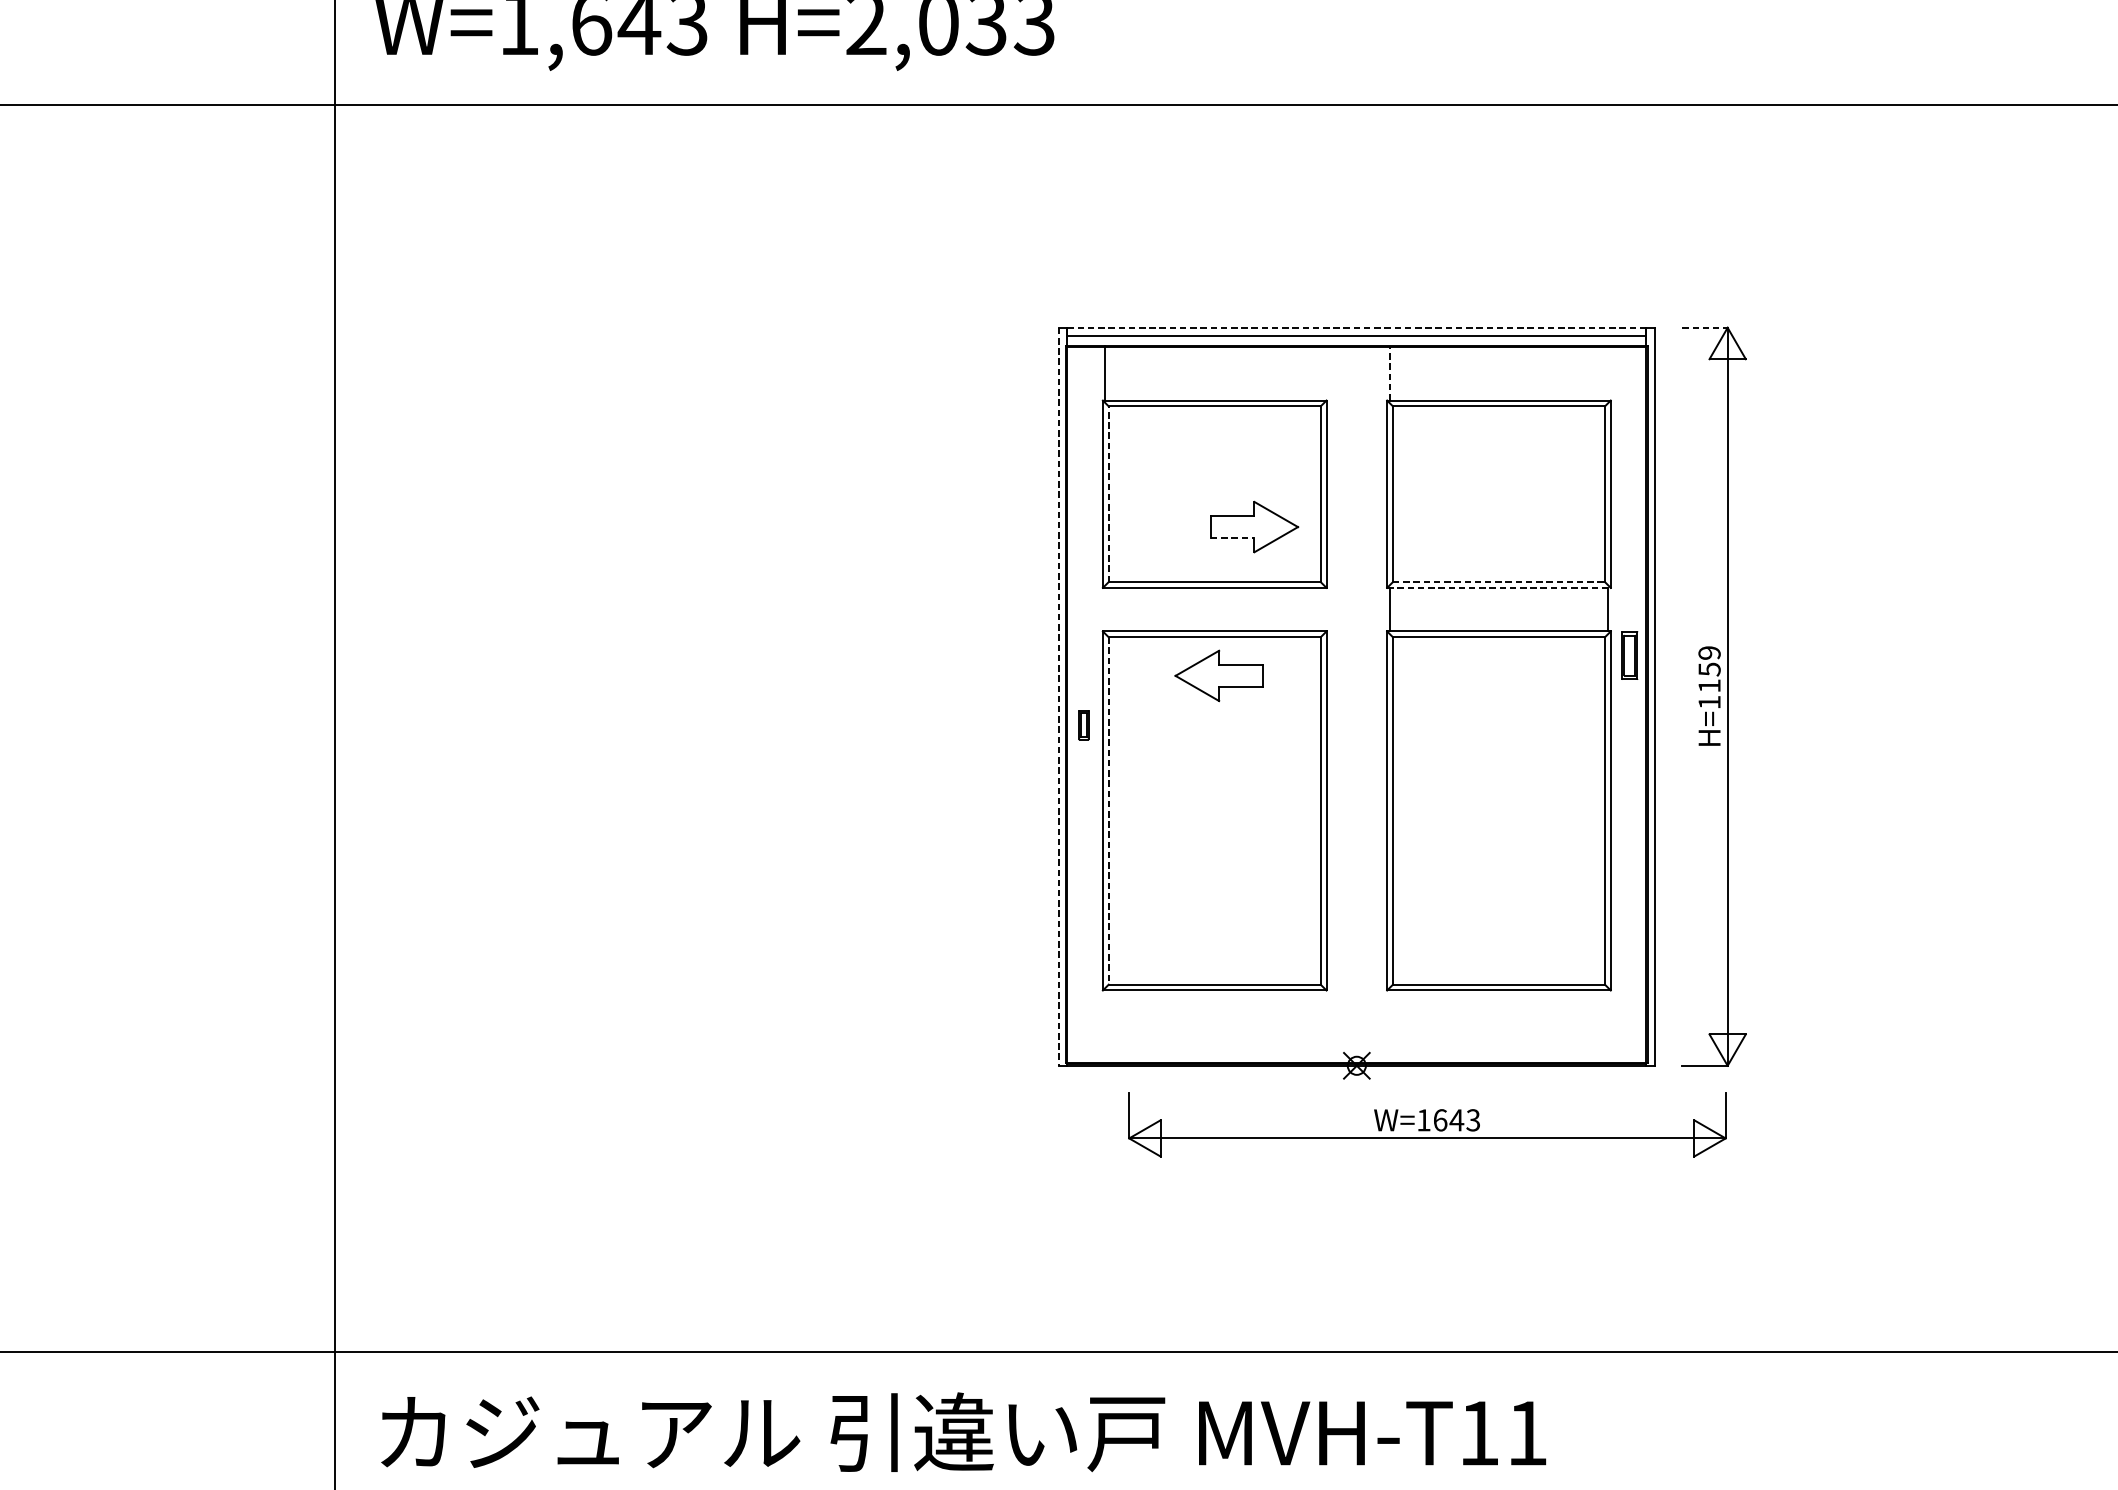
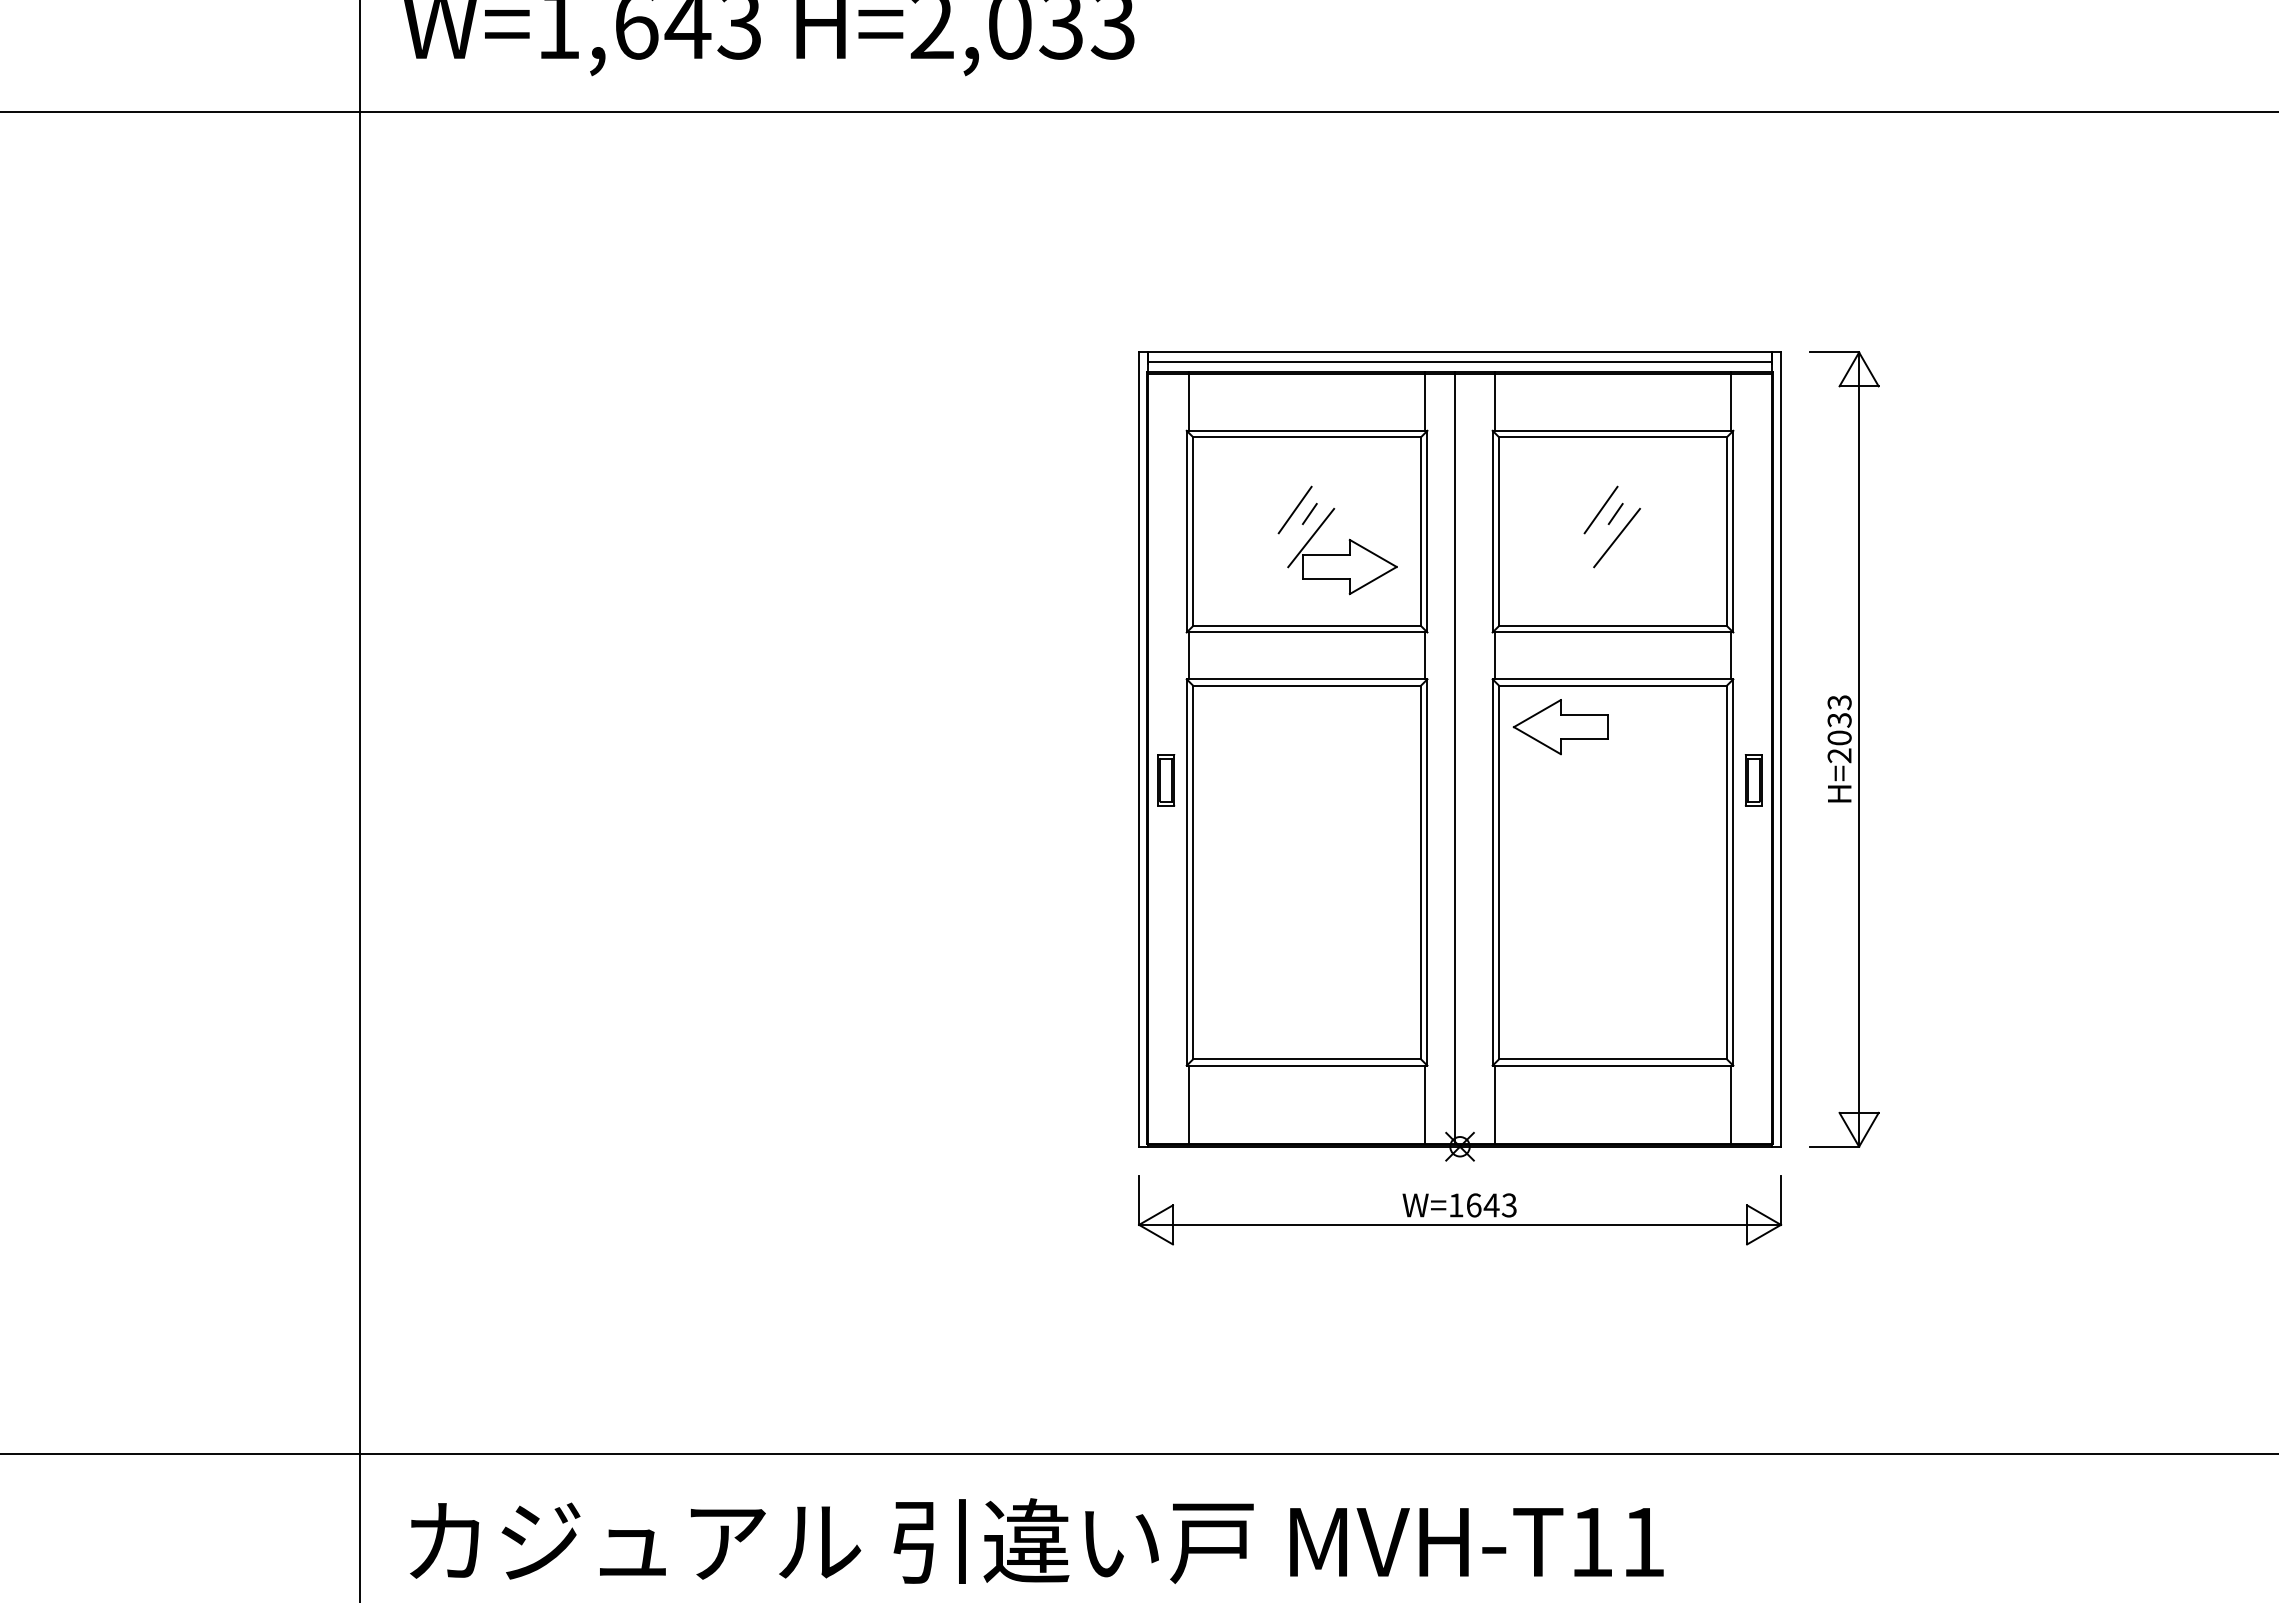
line: (1357, 327) -> (1460, 352), dashed -> solid
line: (1705, 327) -> (1835, 352), dashed -> solid
line: (1389, 372) -> (1495, 400), dashed -> solid
line: (1323, 373) -> (1424, 401), added
line: (1608, 373) -> (1730, 401), added
line: (1203, 473) -> (1294, 509), added
line: (1487, 473) -> (1600, 509), added
line: (1216, 478) -> (1309, 514), added
line: (1501, 478) -> (1615, 514), added
line: (1109, 494) -> (1193, 531), dashed -> solid
line: (1218, 499) -> (1311, 537), added
line: (1502, 499) -> (1616, 537), added
line: (1232, 537) -> (1326, 578), dashed -> solid
line: (1499, 582) -> (1613, 626), dashed -> solid
line: (1499, 587) -> (1613, 632), dashed -> solid
line: (1105, 609) -> (1189, 655), added
line: (1323, 609) -> (1424, 655), added
part: (1629, 655) -> (1753, 780), moved
part: (1218, 676) -> (1560, 727), moved
text: (1709, 678) -> (1839, 729), H=1159 -> H=2033
line: (1059, 697) -> (1139, 750), dashed -> solid
line: (1352, 704) -> (1455, 757), added
part: (1084, 725) -> (1166, 780), size x1.67
line: (1109, 810) -> (1193, 872), dashed -> solid
line: (1105, 1026) -> (1189, 1104), added
line: (1323, 1026) -> (1424, 1104), added
line: (1389, 1026) -> (1495, 1104), added
line: (1608, 1026) -> (1730, 1104), added
part: (1427, 1125) -> (1460, 1210), moved

